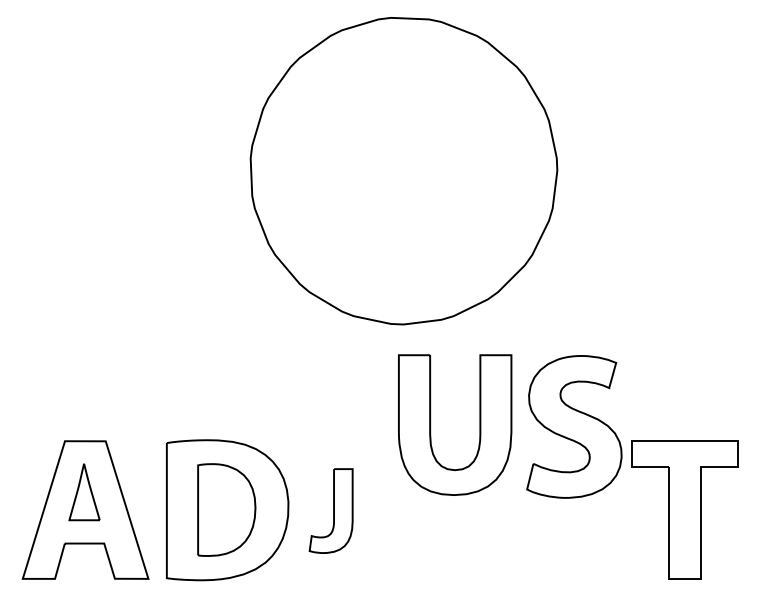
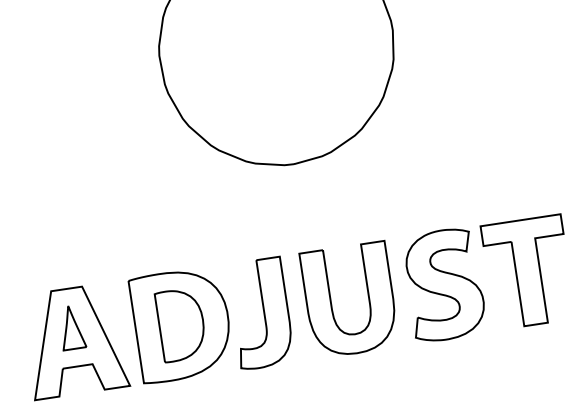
part: (479, 424) -> (368, 296), moved
part: (574, 426) -> (444, 284), moved
part: (330, 510) -> (260, 313), size x1.67

